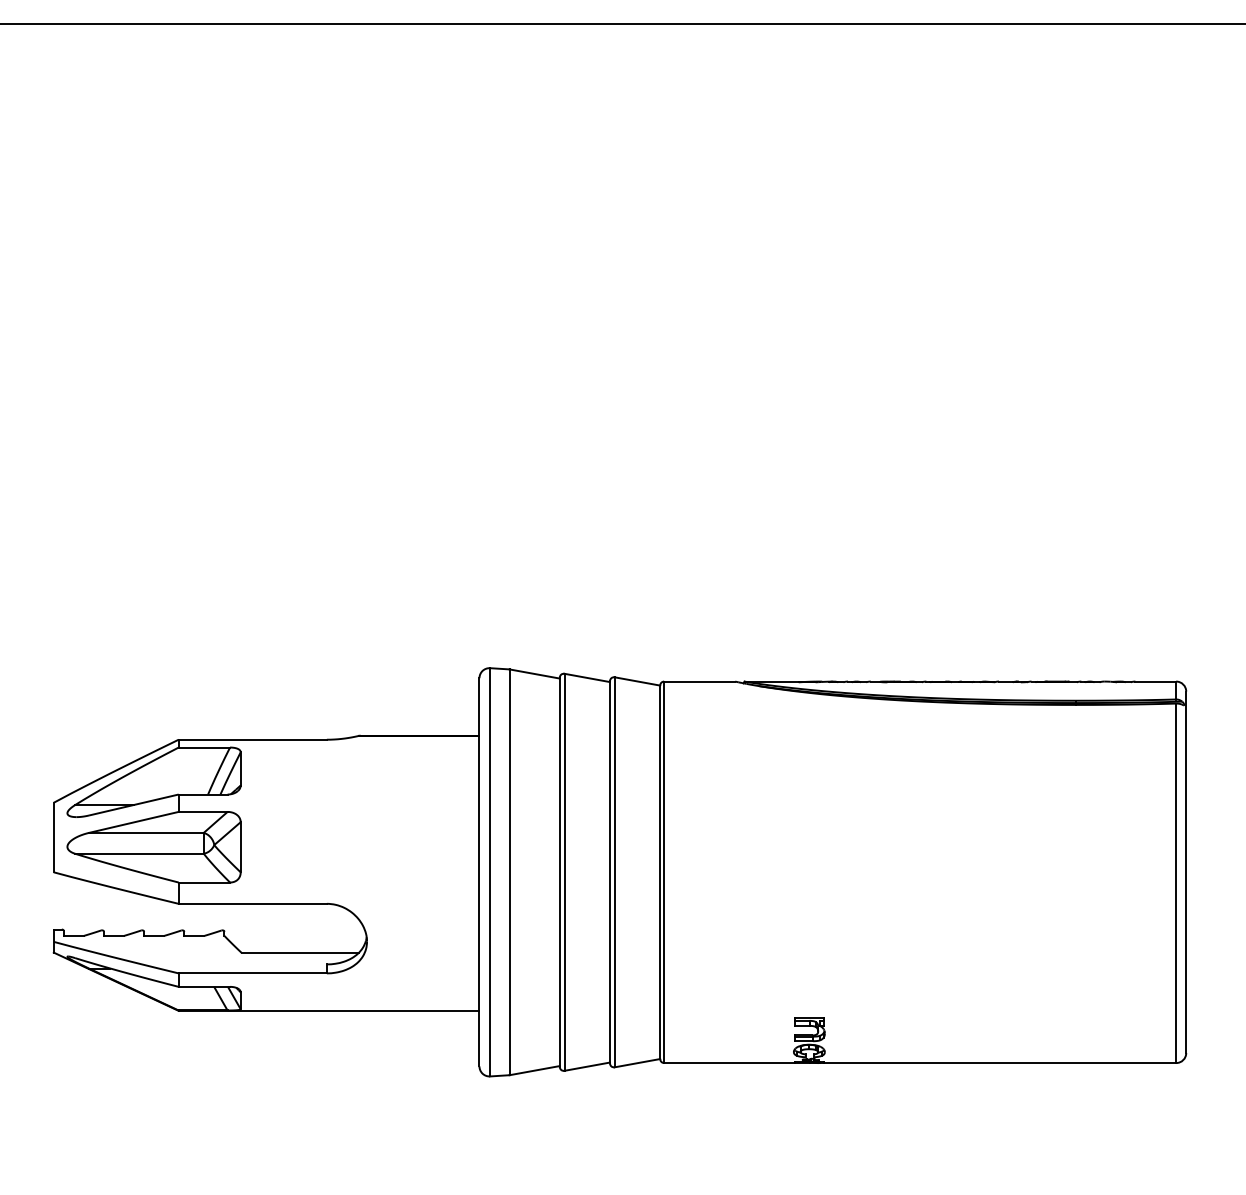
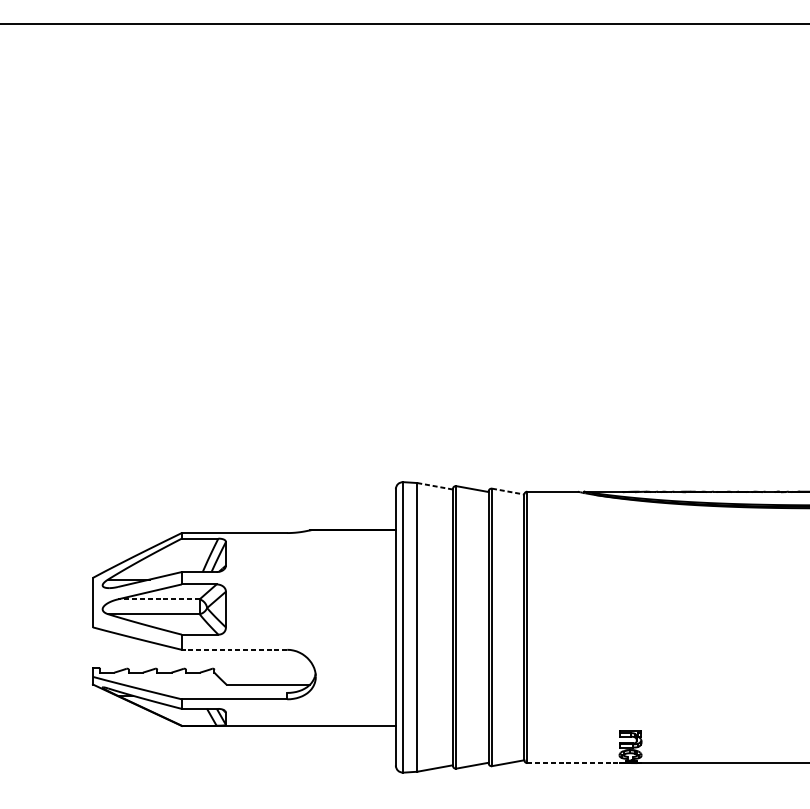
line: (534, 673) -> (434, 485), solid -> dashed
line: (637, 681) -> (508, 491), solid -> dashed
line: (145, 832) -> (158, 599), solid -> dashed
line: (252, 903) -> (234, 649), solid -> dashed
line: (729, 1063) -> (573, 763), solid -> dashed

